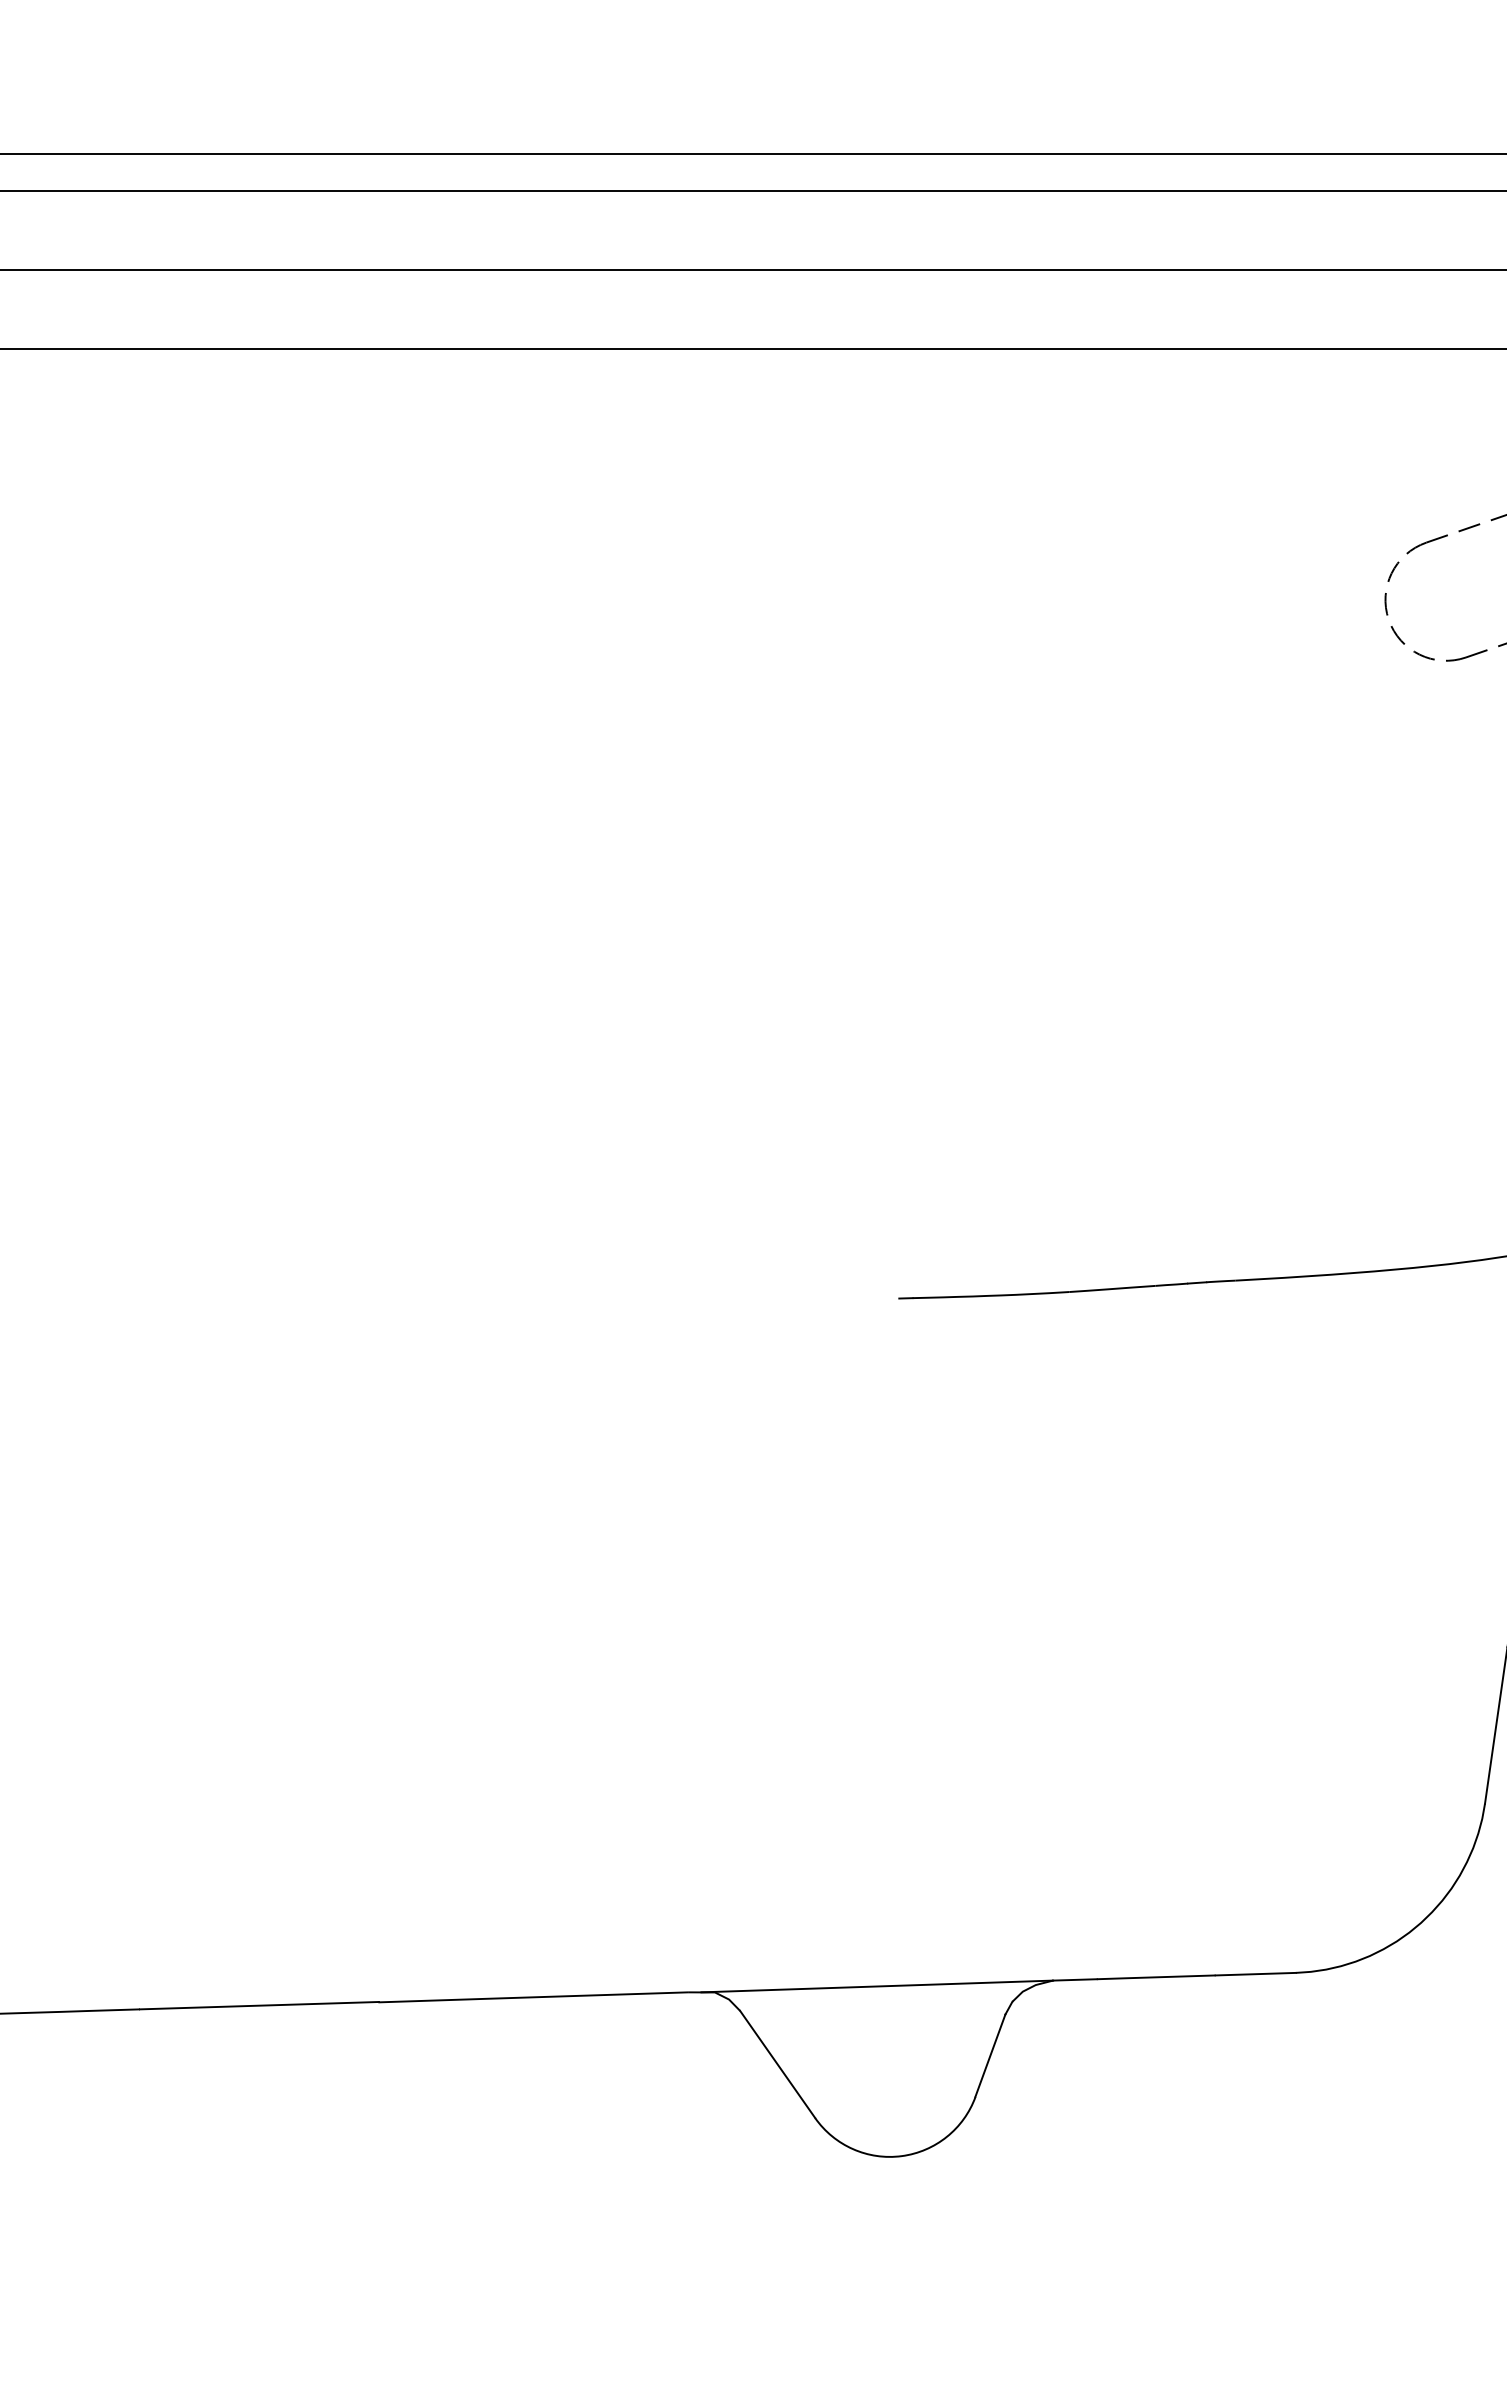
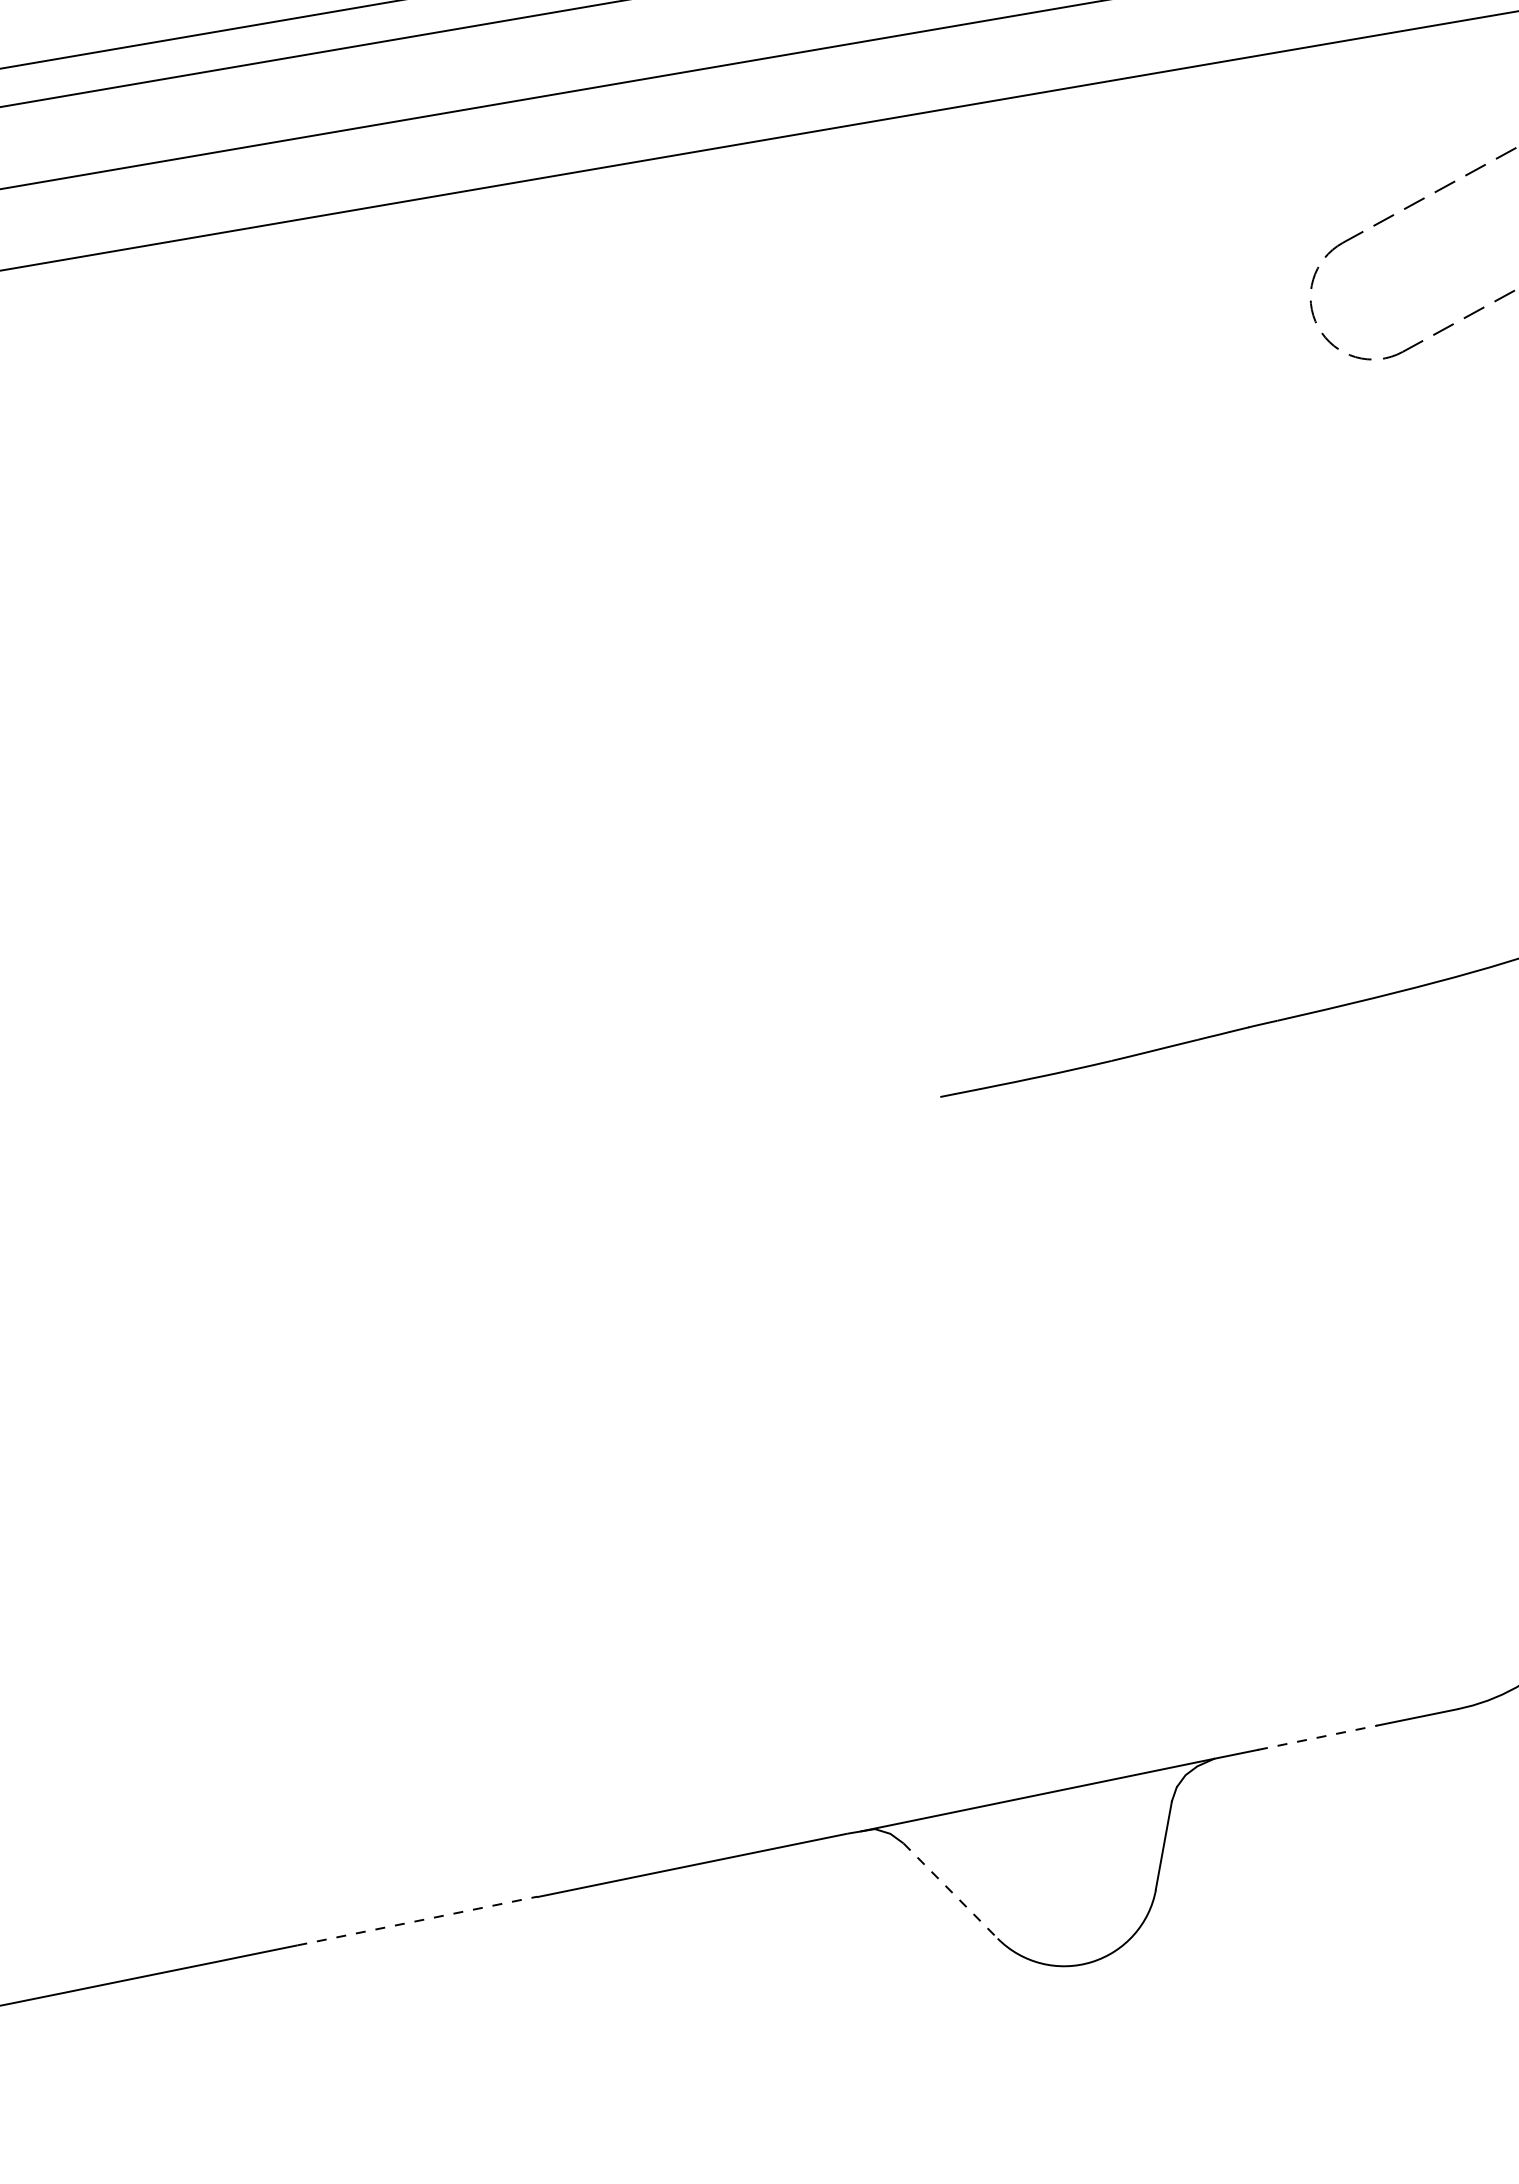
line: (1155, 1977) -> (1317, 1738), solid -> dashed
line: (259, 2005) -> (417, 1920), solid -> dashed
line: (777, 2064) -> (950, 1891), solid -> dashed

